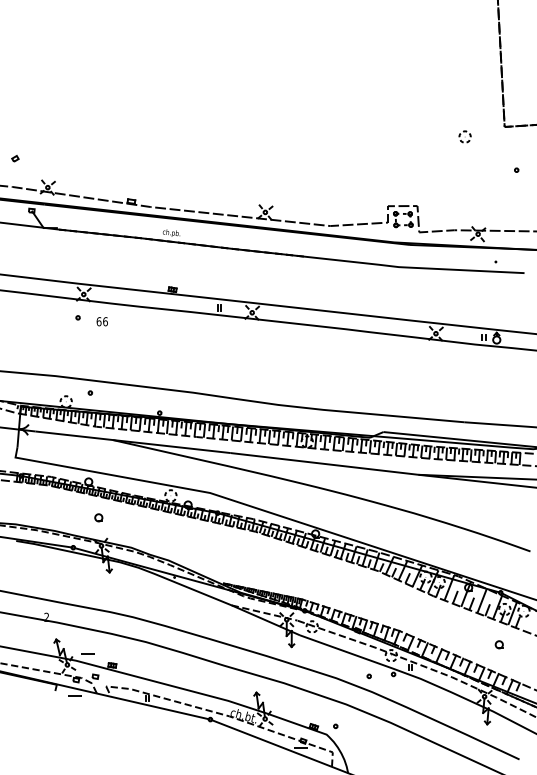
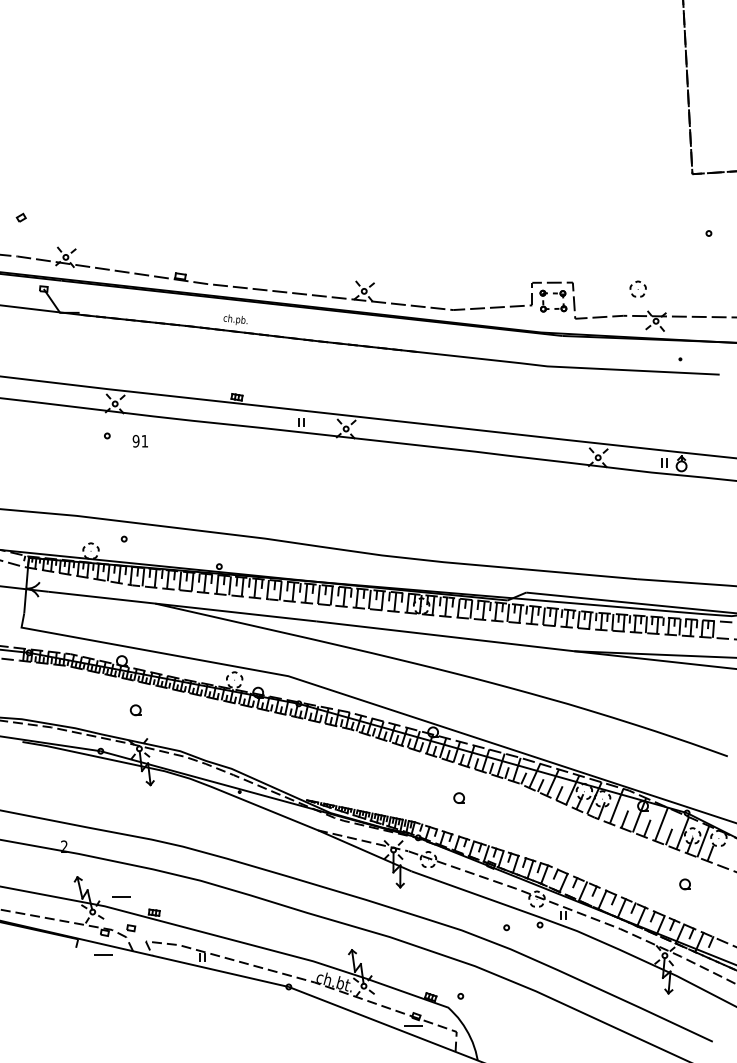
part: (464, 136) -> (637, 288), moved
text: (101, 321) -> (139, 440), 66 -> 91
part: (334, 581) -> (459, 797), added

